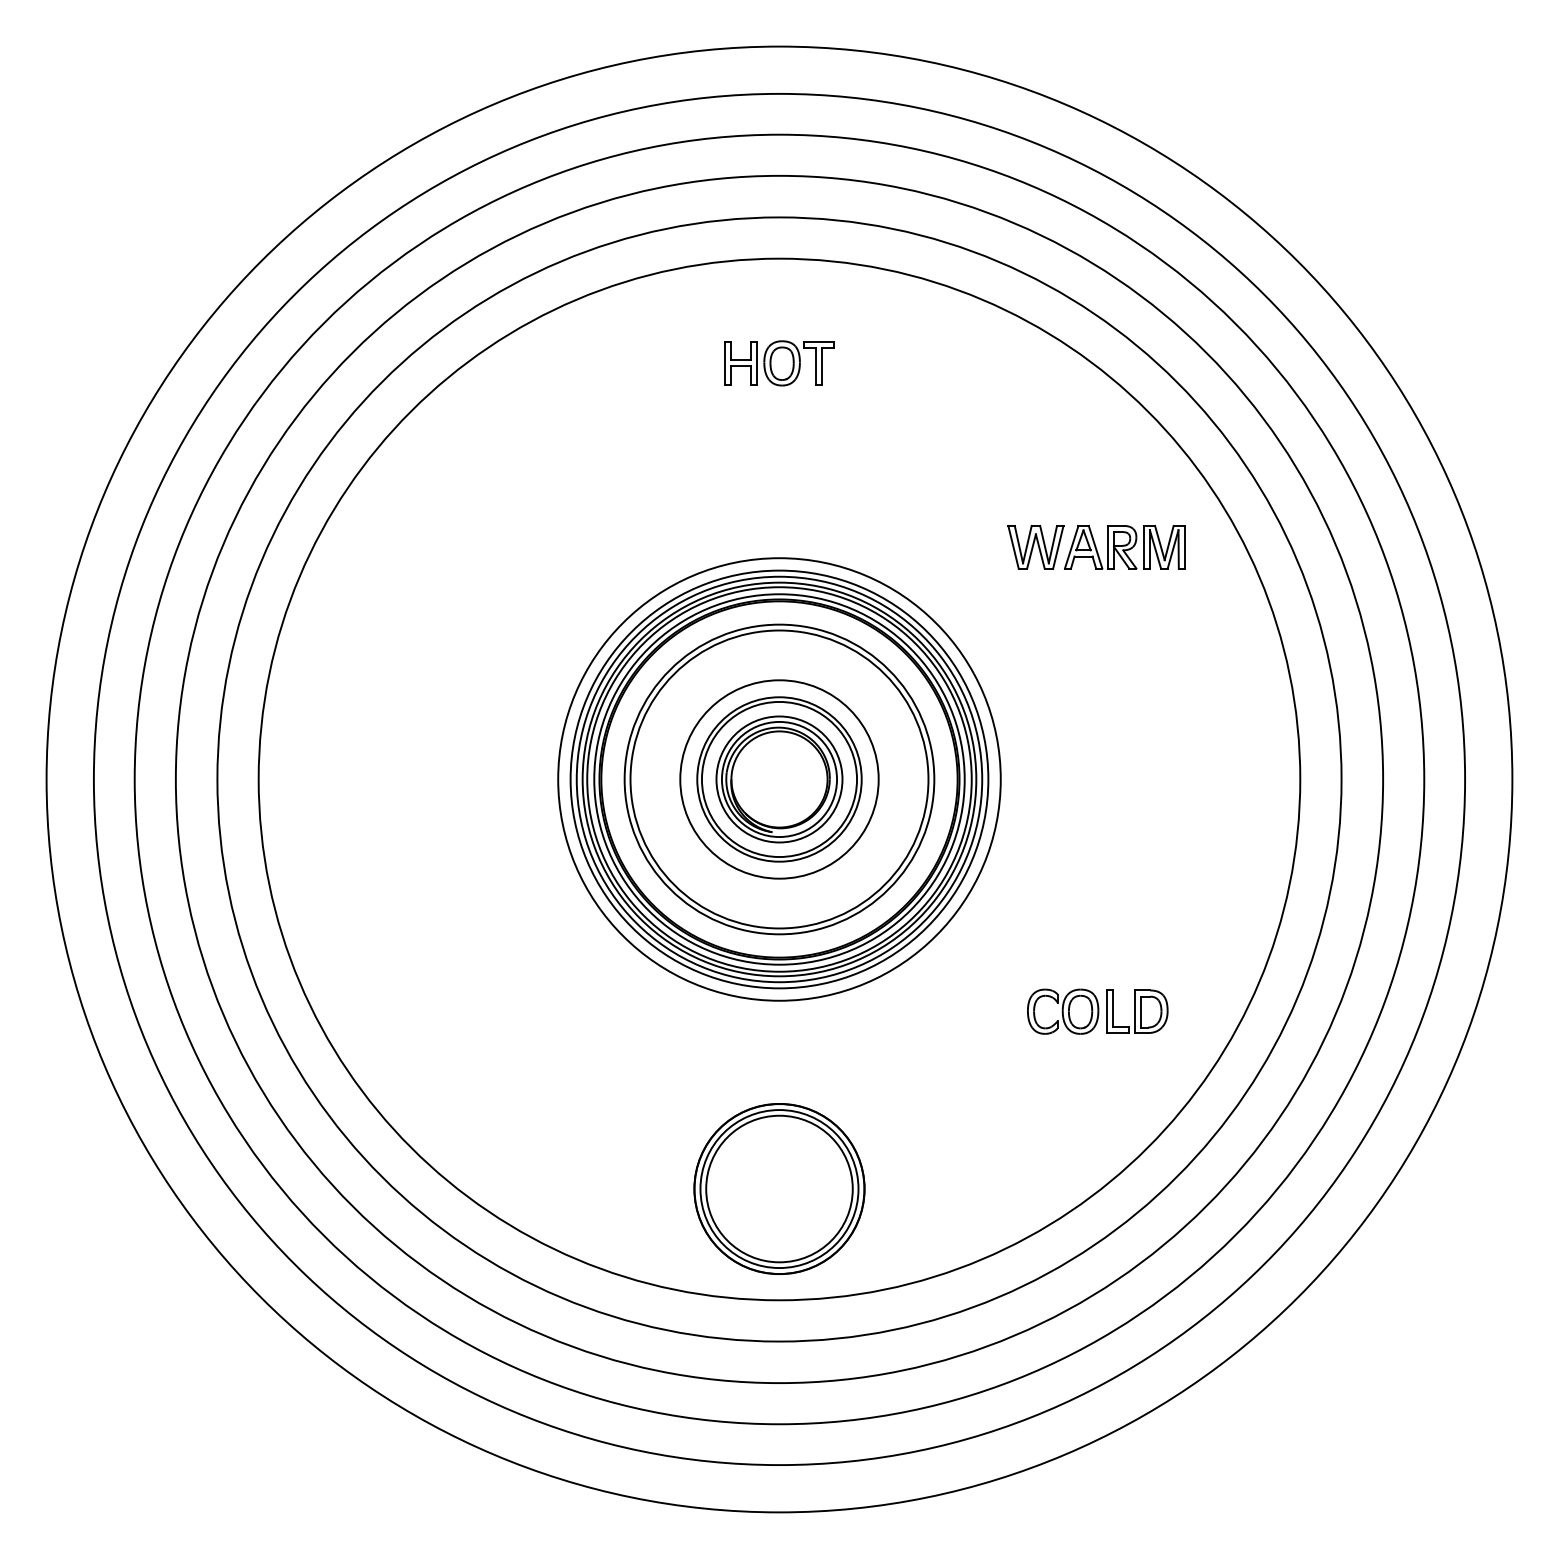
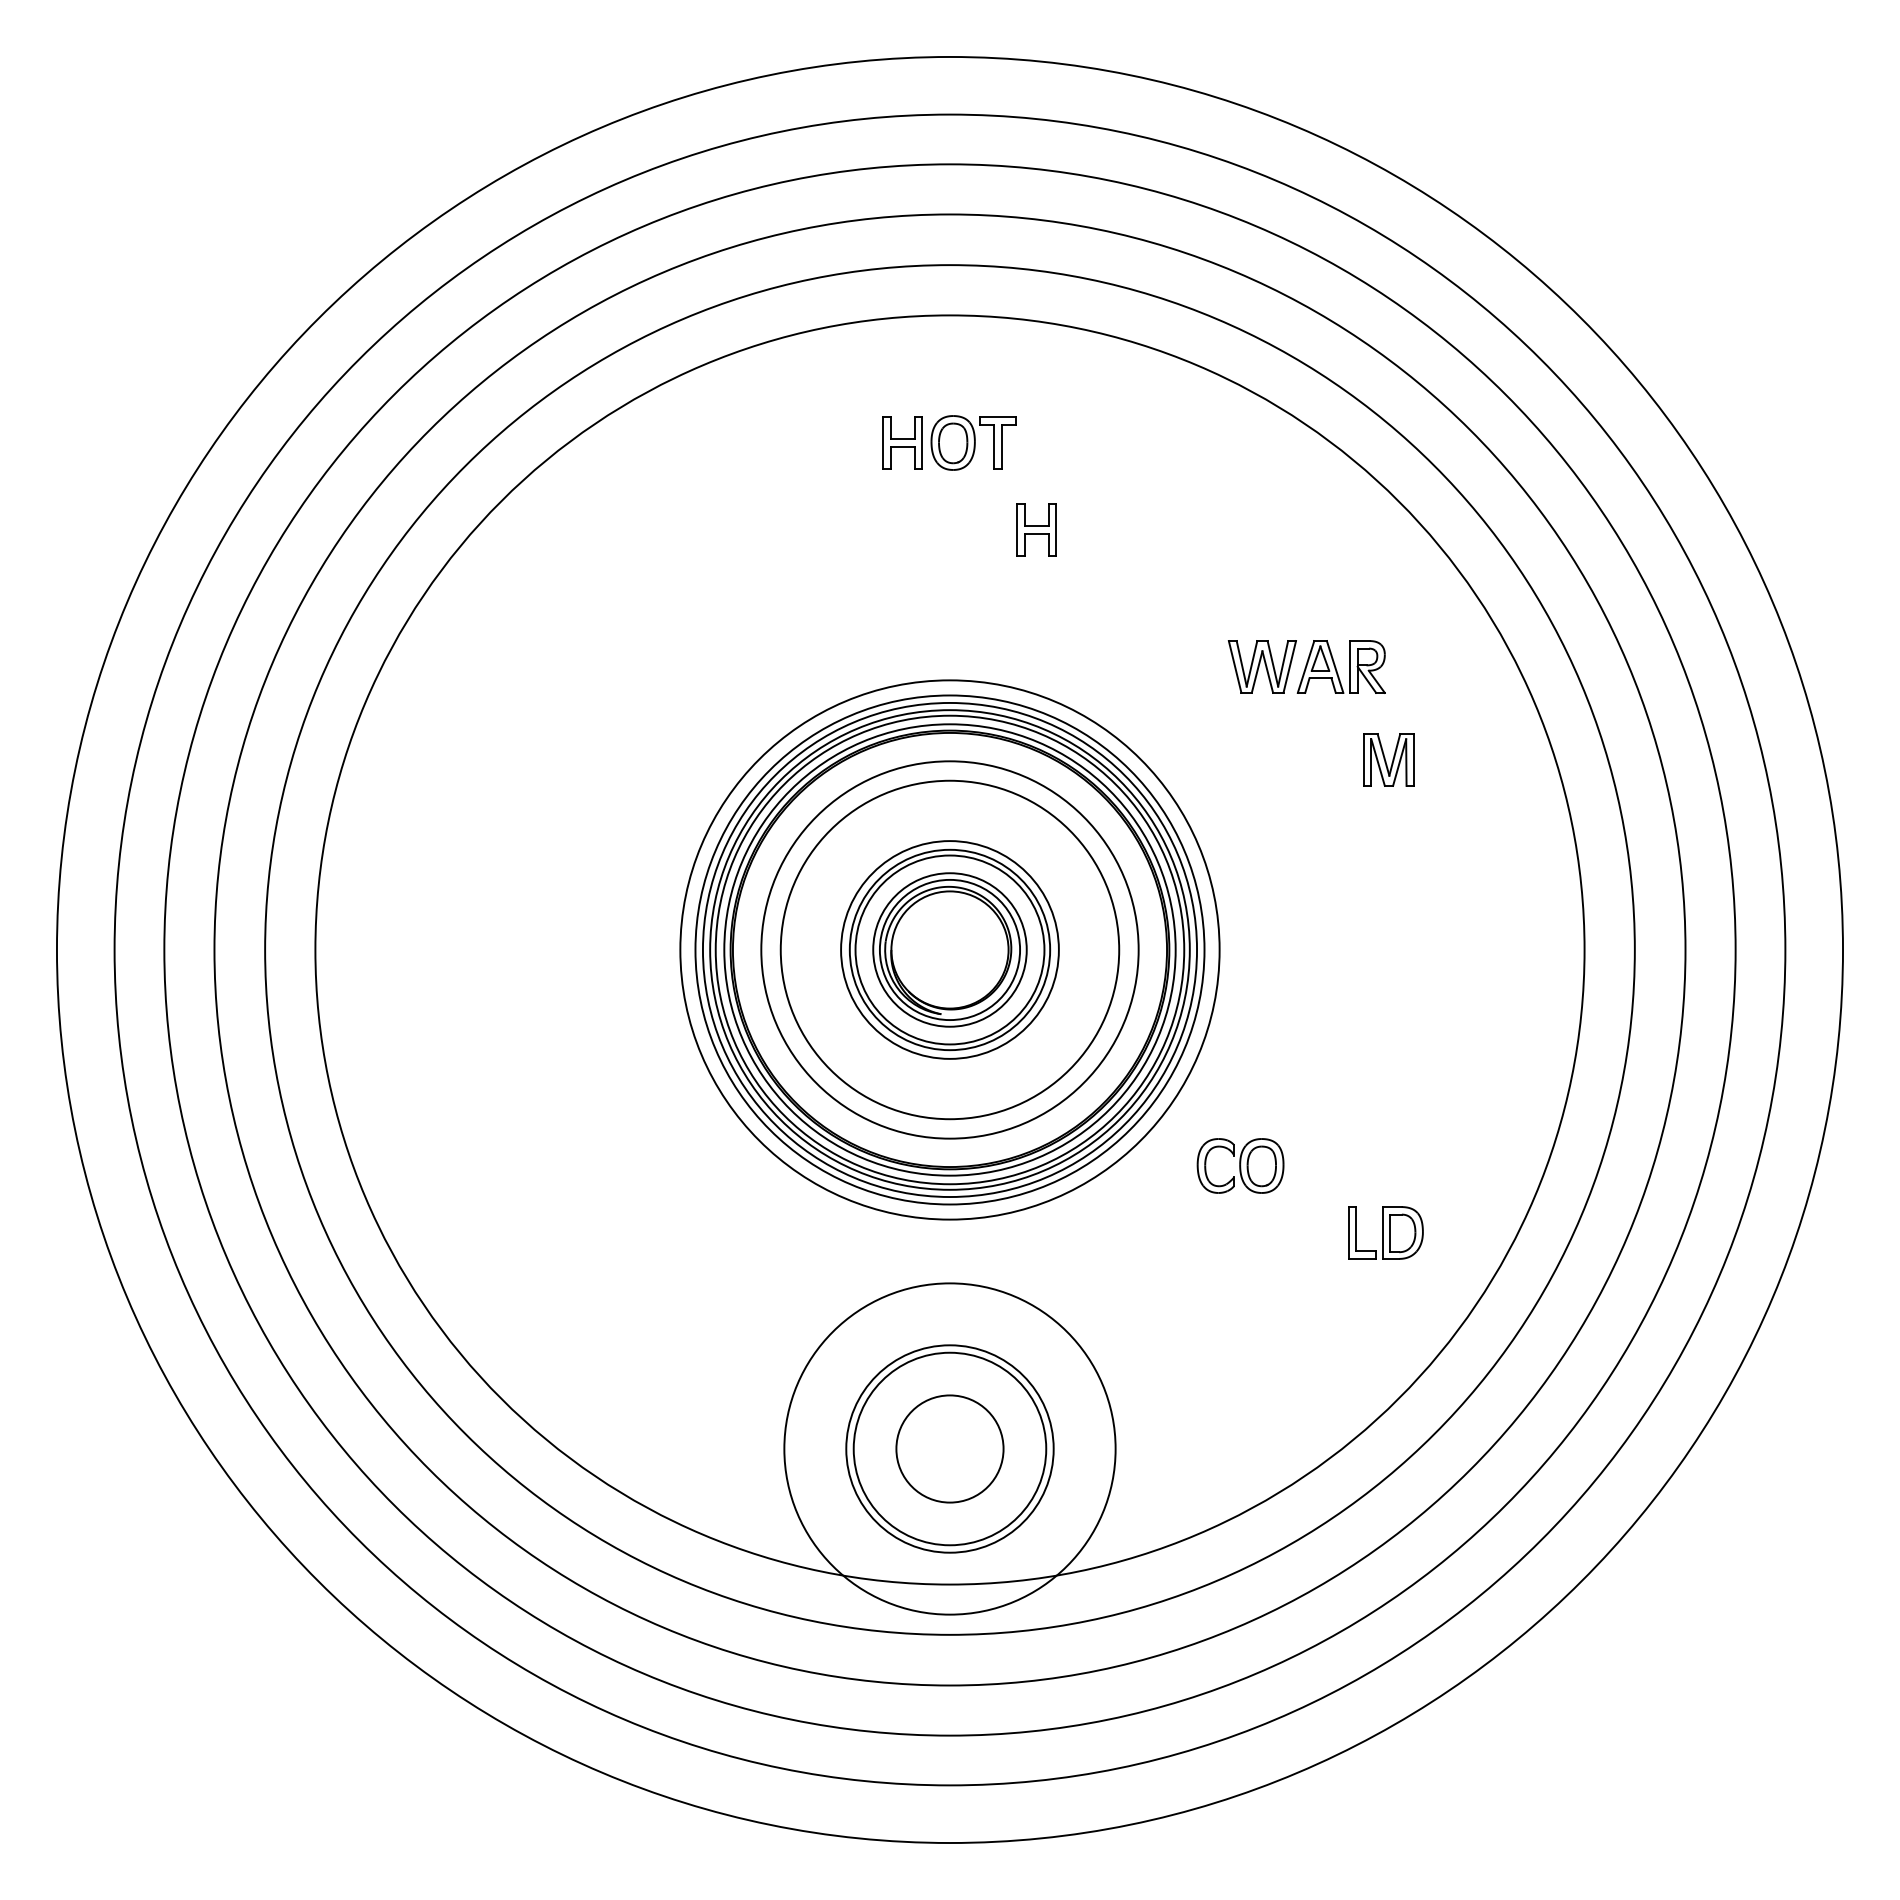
part: (850, 434) -> (1036, 529), added
part: (1163, 546) -> (1388, 759), moved
circle: (779, 779) -> (949, 949), size x0.6
circle: (779, 779) -> (949, 949), size x1.4
part: (1063, 1011) -> (1240, 1165), moved
circle: (779, 1188) -> (949, 1448), size x0.6
circle: (779, 1188) -> (949, 1448), size x1.6

